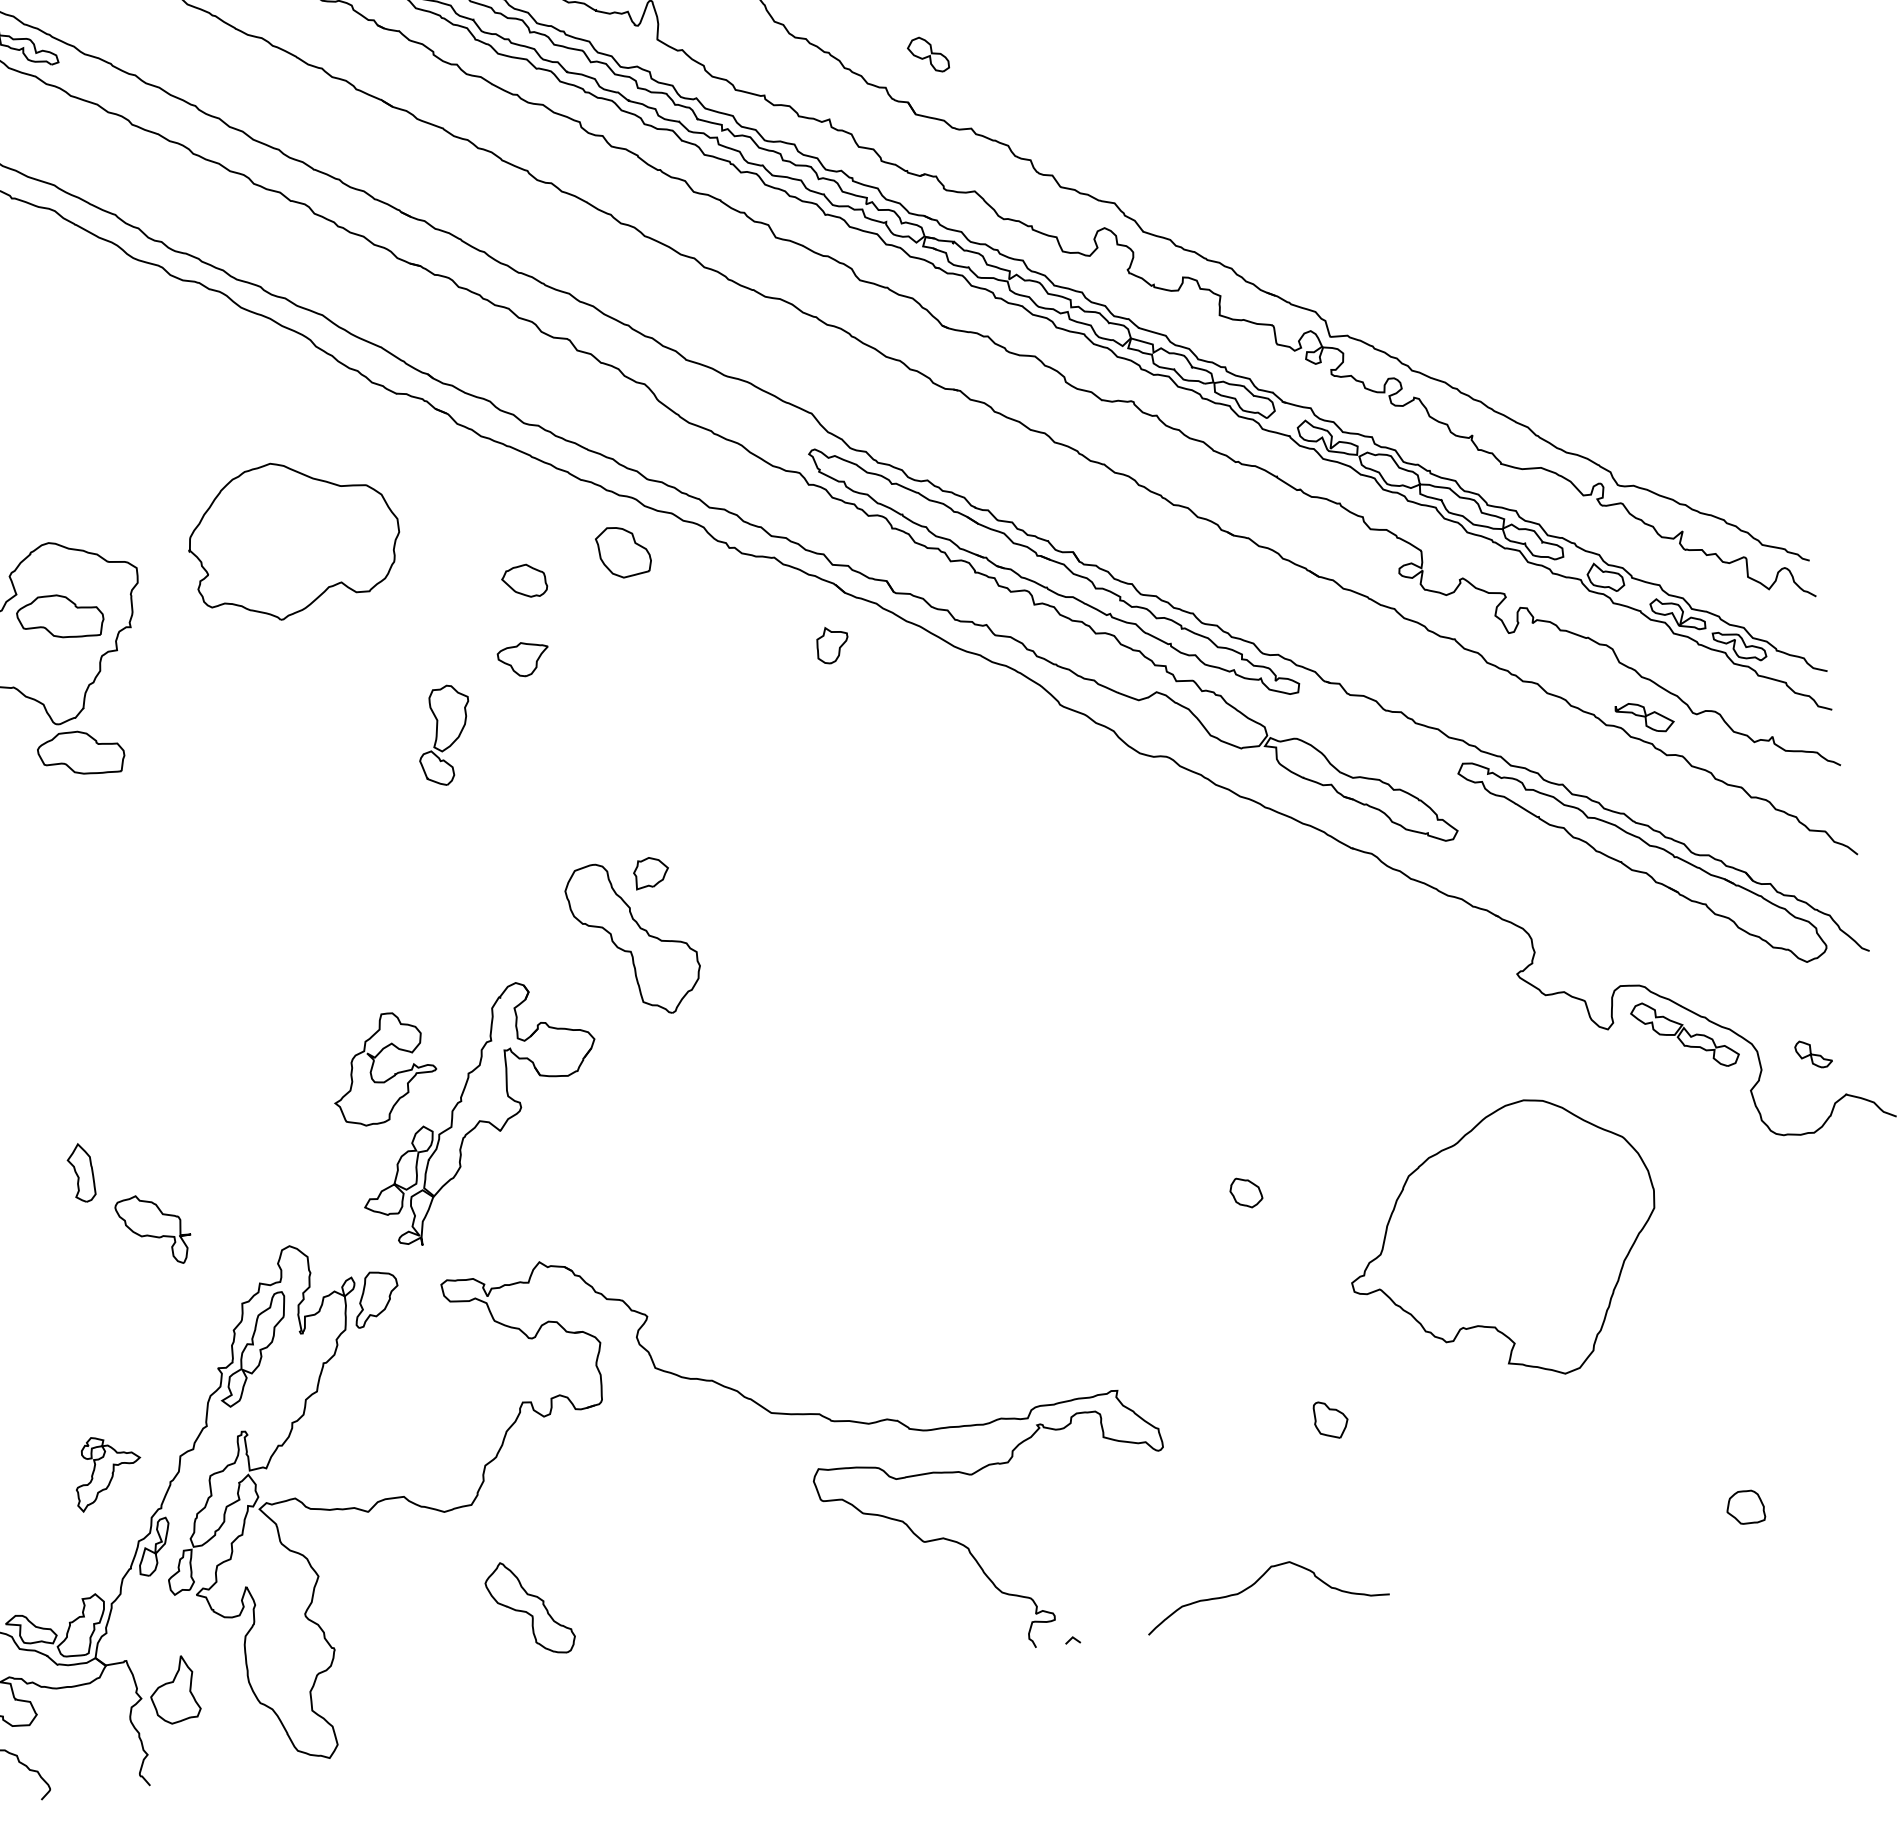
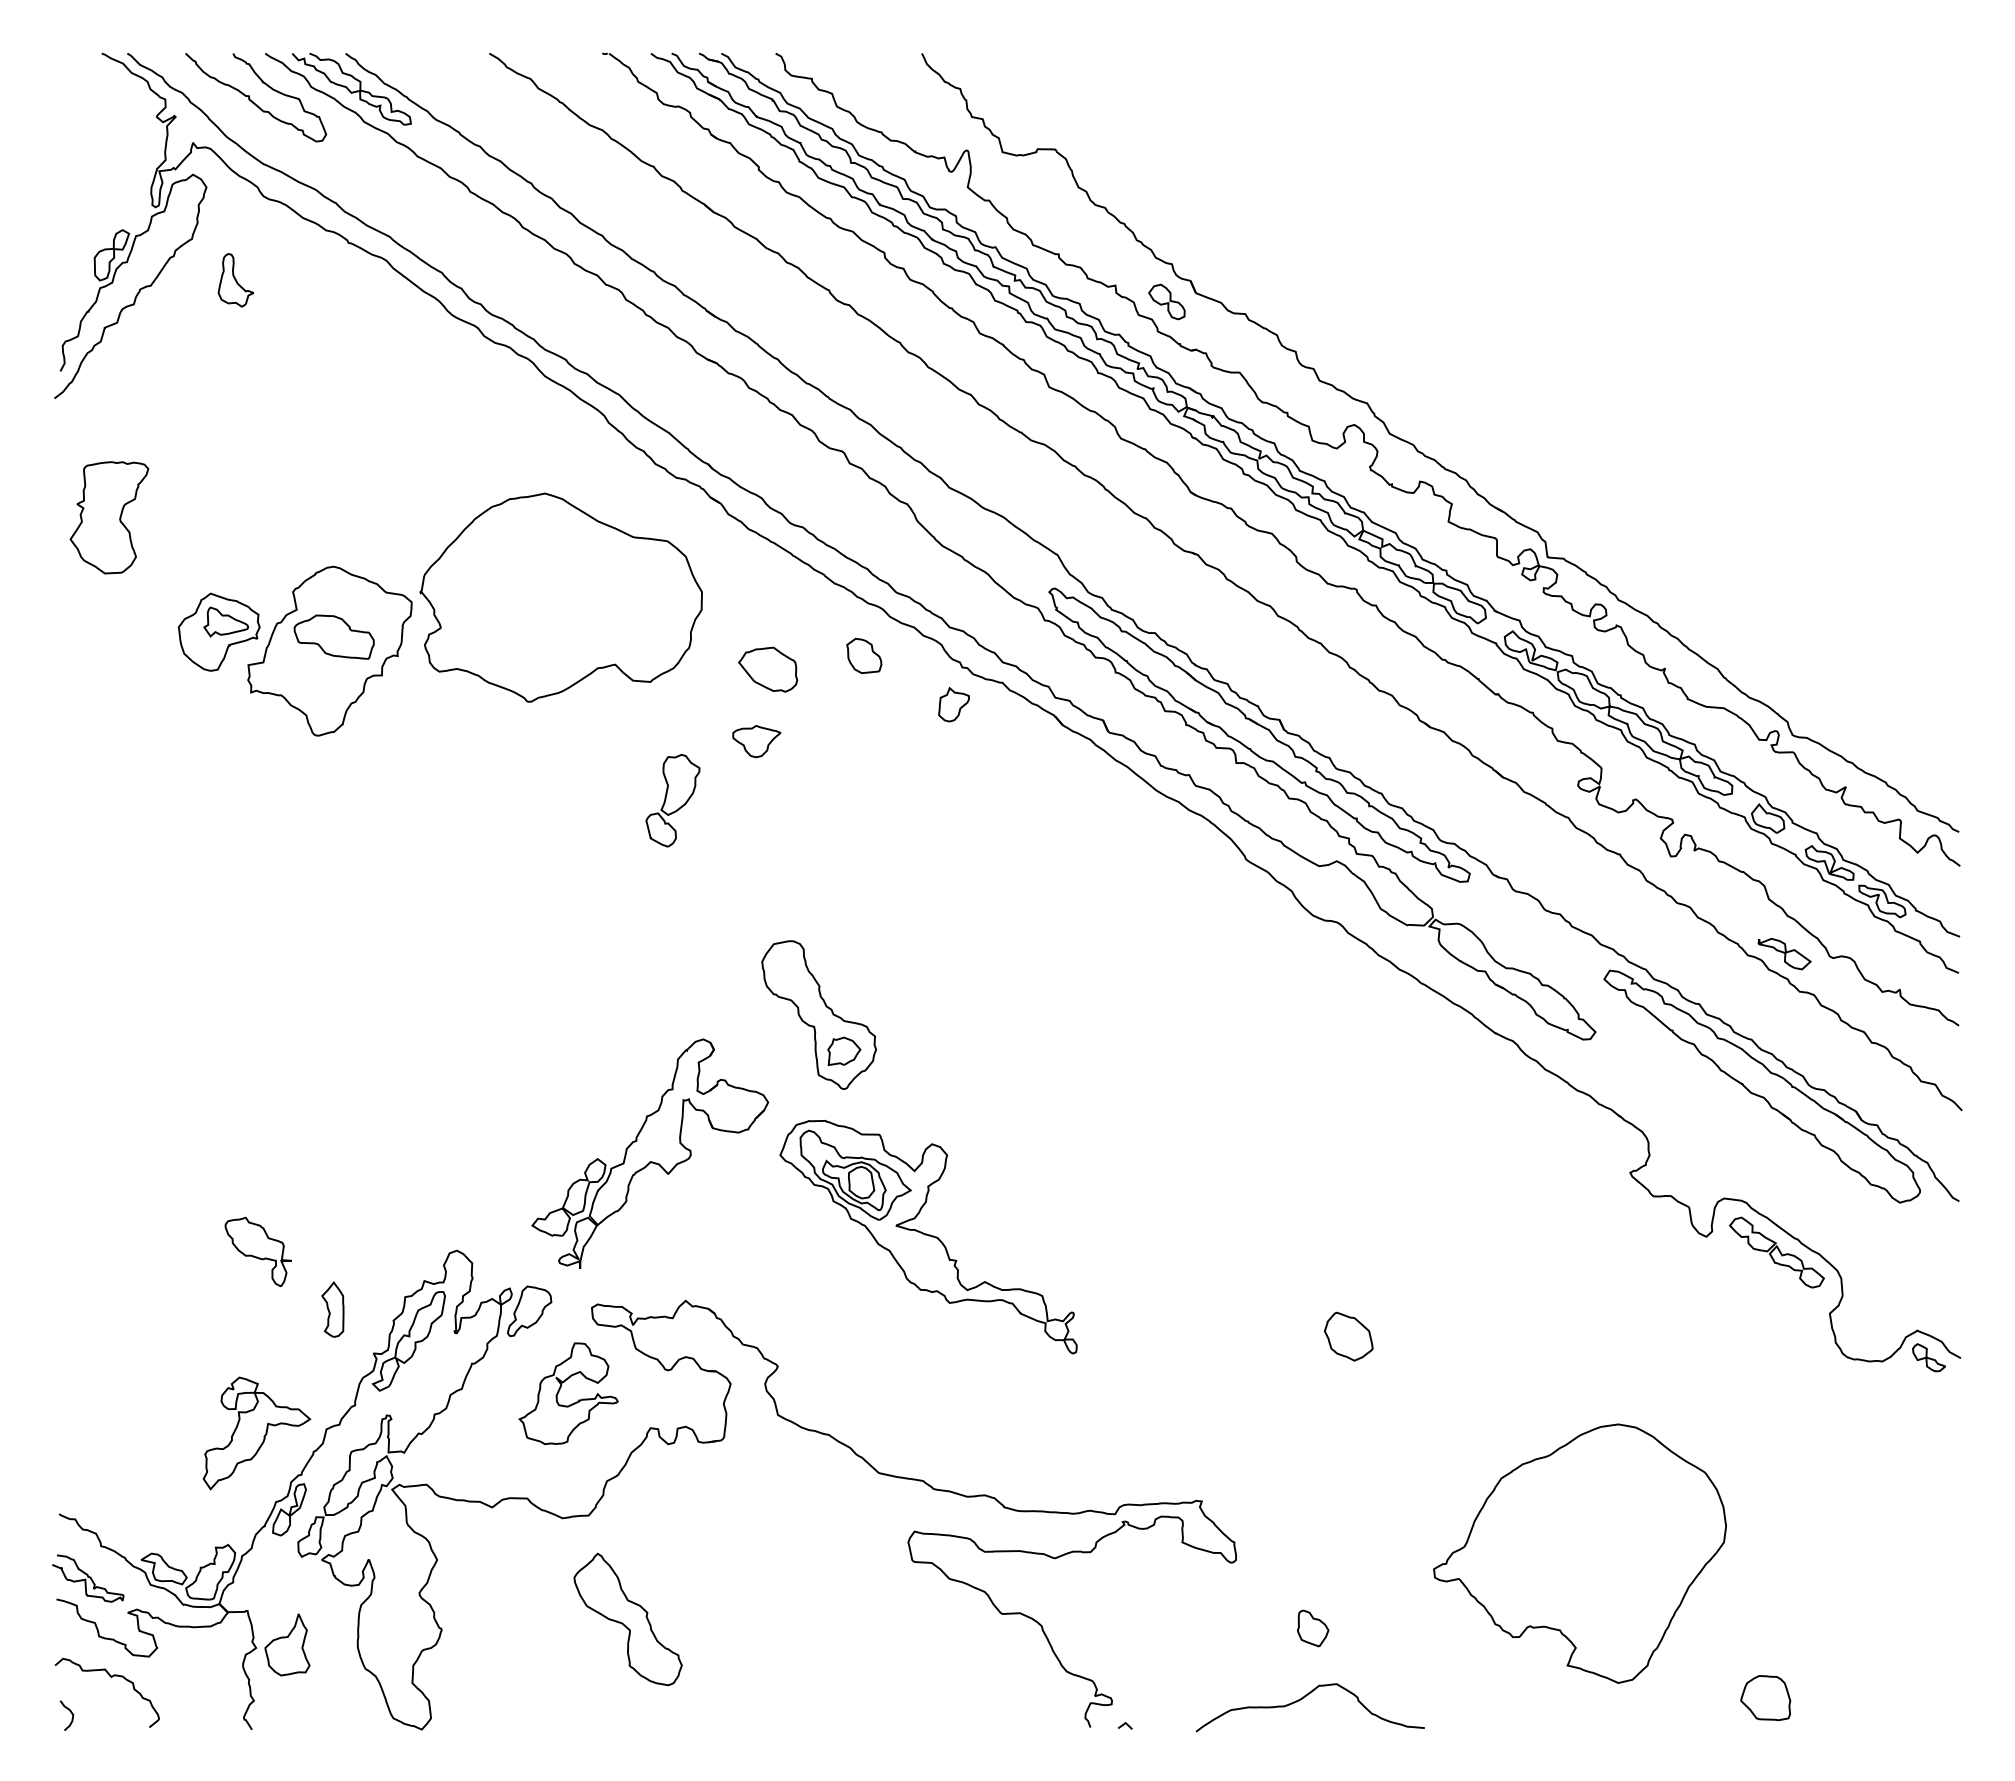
part: (927, 54) -> (1166, 301), moved
part: (293, 538) -> (560, 597), size x1.43
part: (623, 551) -> (864, 655), size x0.71
part: (524, 581) -> (768, 669), size x1.43
part: (831, 644) -> (953, 704), moved
part: (80, 753) -> (333, 765), removed
part: (651, 871) -> (844, 1050), moved
part: (1813, 1053) -> (1928, 1357), moved
part: (373, 1065) -> (560, 1389), moved
part: (785, 1155) -> (928, 1237), added
part: (80, 1172) -> (332, 1309), moved
part: (1245, 1192) -> (1348, 1336), size x1.67
part: (153, 1230) -> (257, 1251), moved
part: (1503, 1243) -> (1579, 1553), moved
part: (1331, 1419) -> (1313, 1628), moved
part: (107, 1471) -> (256, 1433), size x1.67
part: (1745, 1507) -> (1765, 1698), size x1.43
part: (529, 1608) -> (627, 1619), size x1.43

